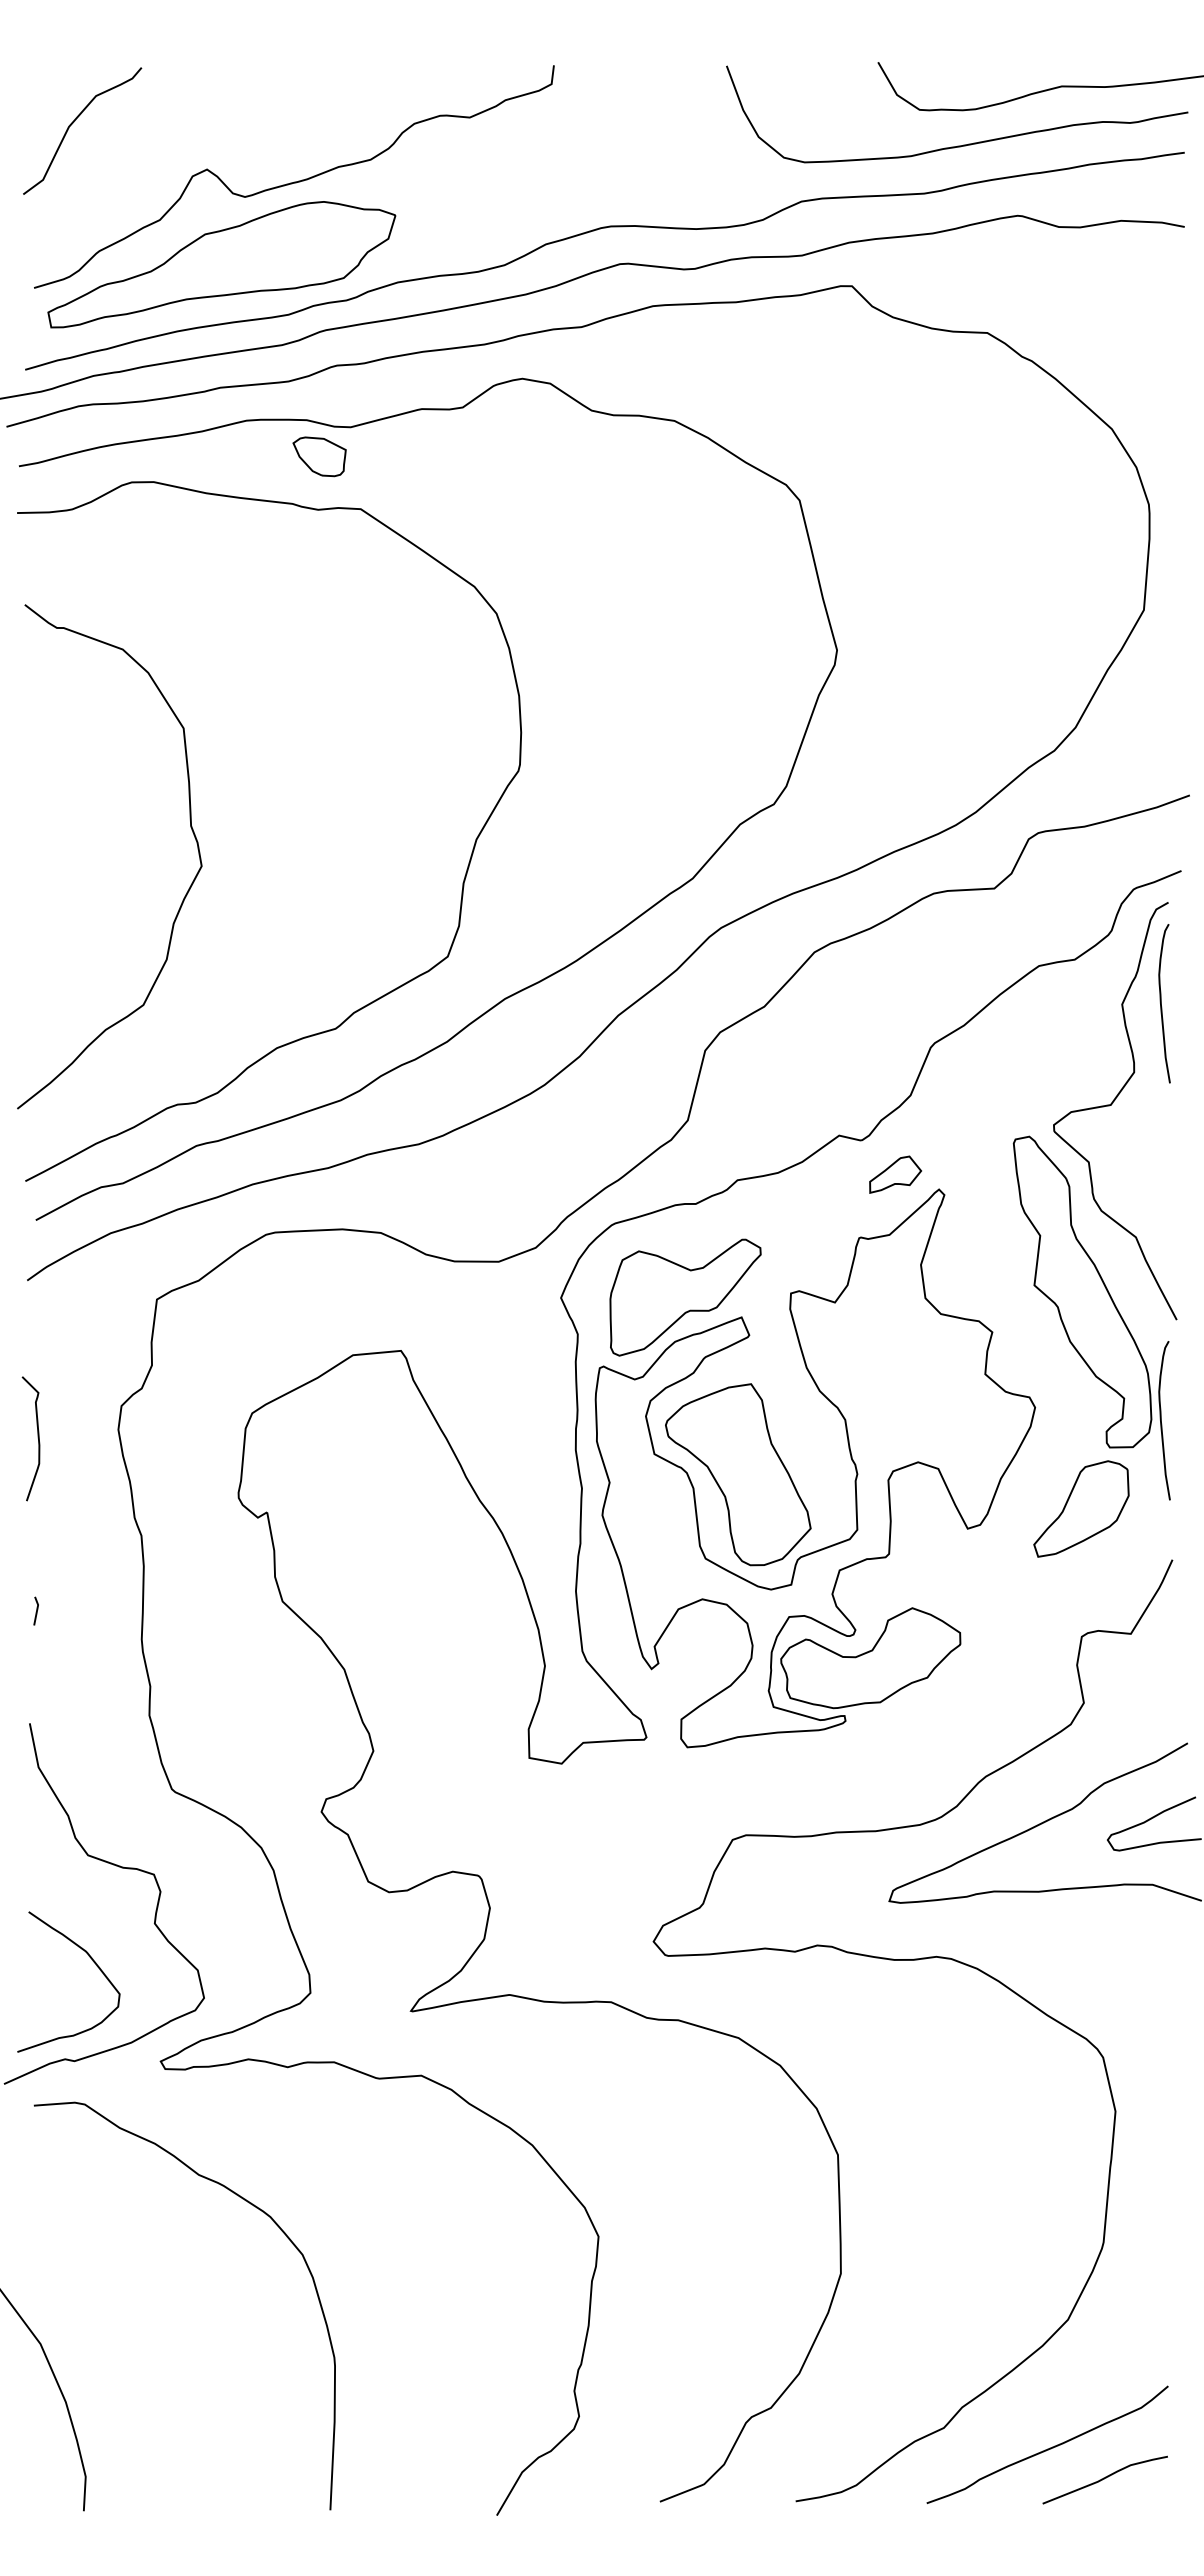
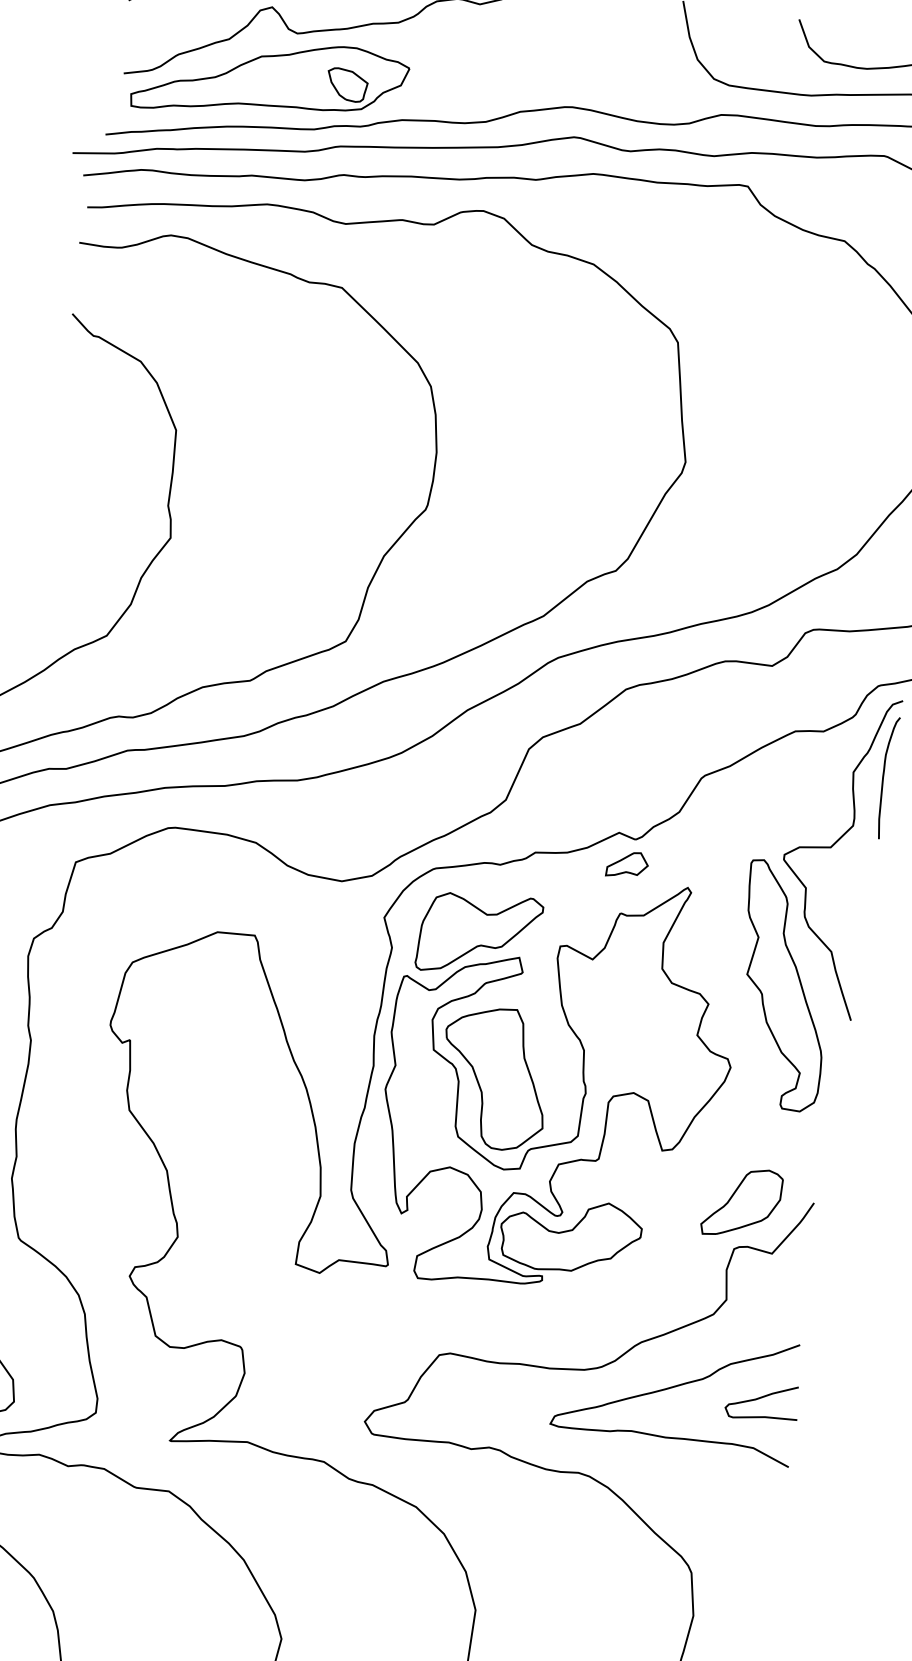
part: (319, 456) -> (346, 84), moved
part: (895, 1174) -> (627, 864), moved
curve: (1161, 1420) -> (825, 1095), removed
part: (1081, 1508) -> (742, 1203), moved

